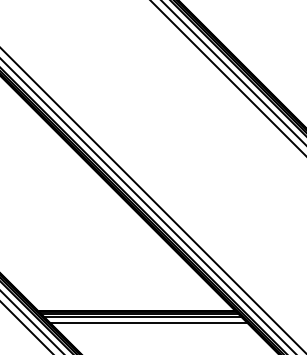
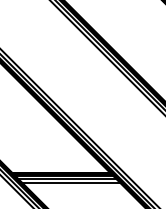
line: (157, 330) -> (71, 182), added

